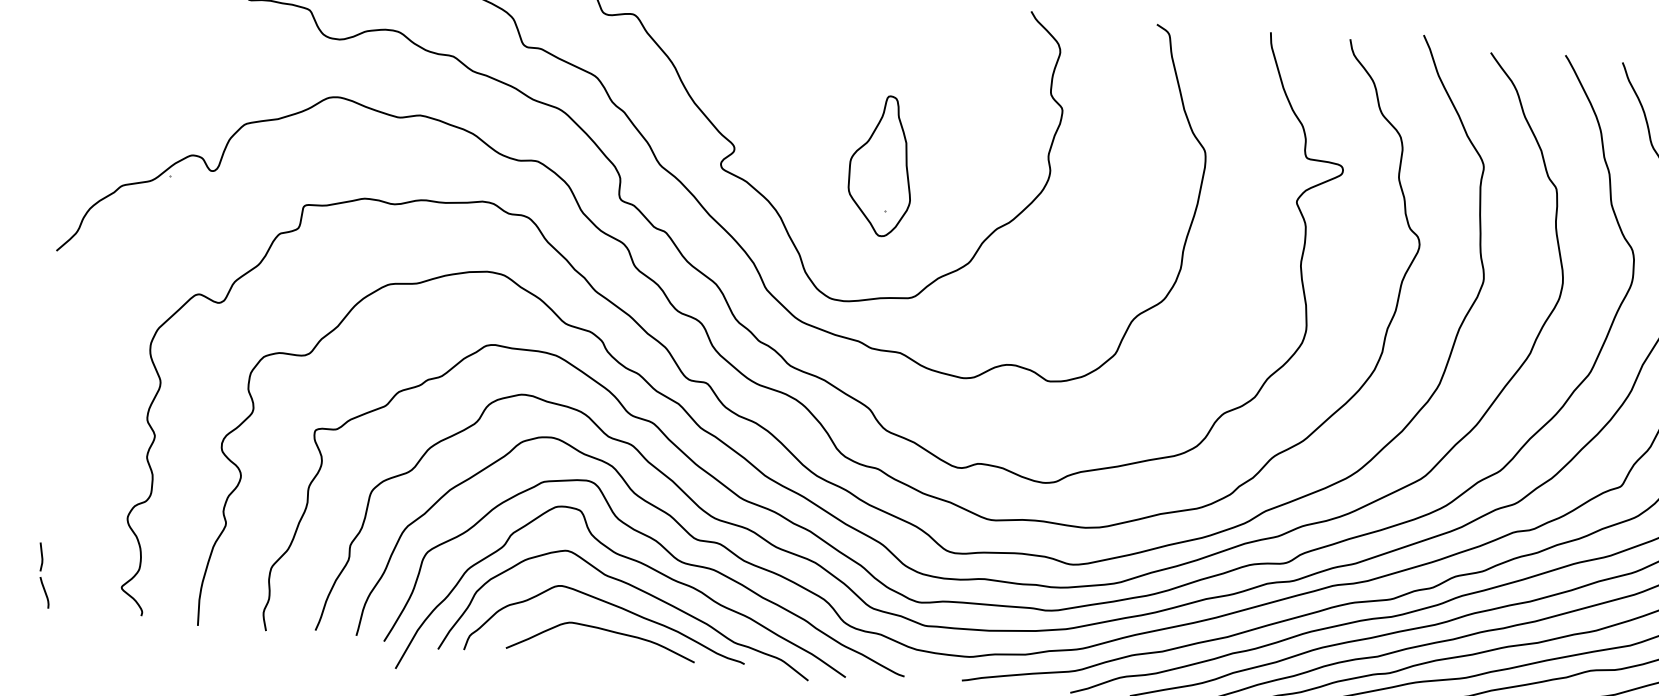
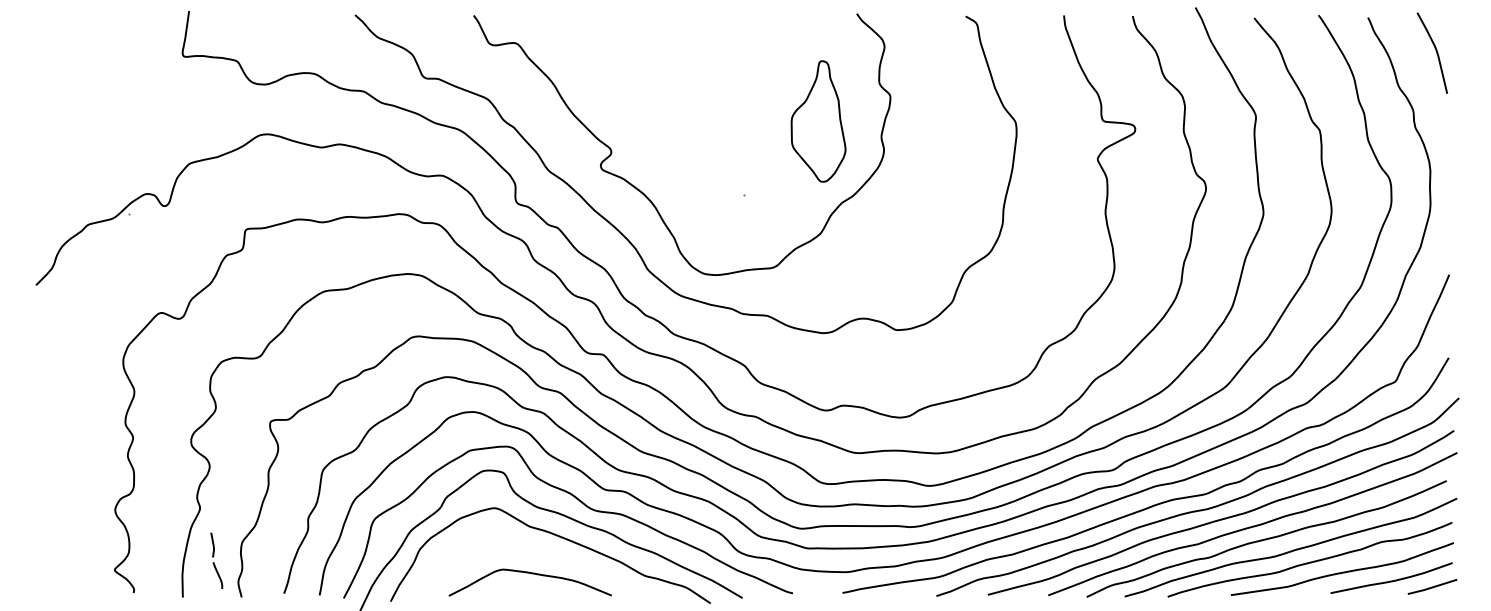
part: (881, 165) -> (818, 121), moved
part: (44, 575) -> (216, 560), moved
curve: (612, 605) -> (537, 552), removed

